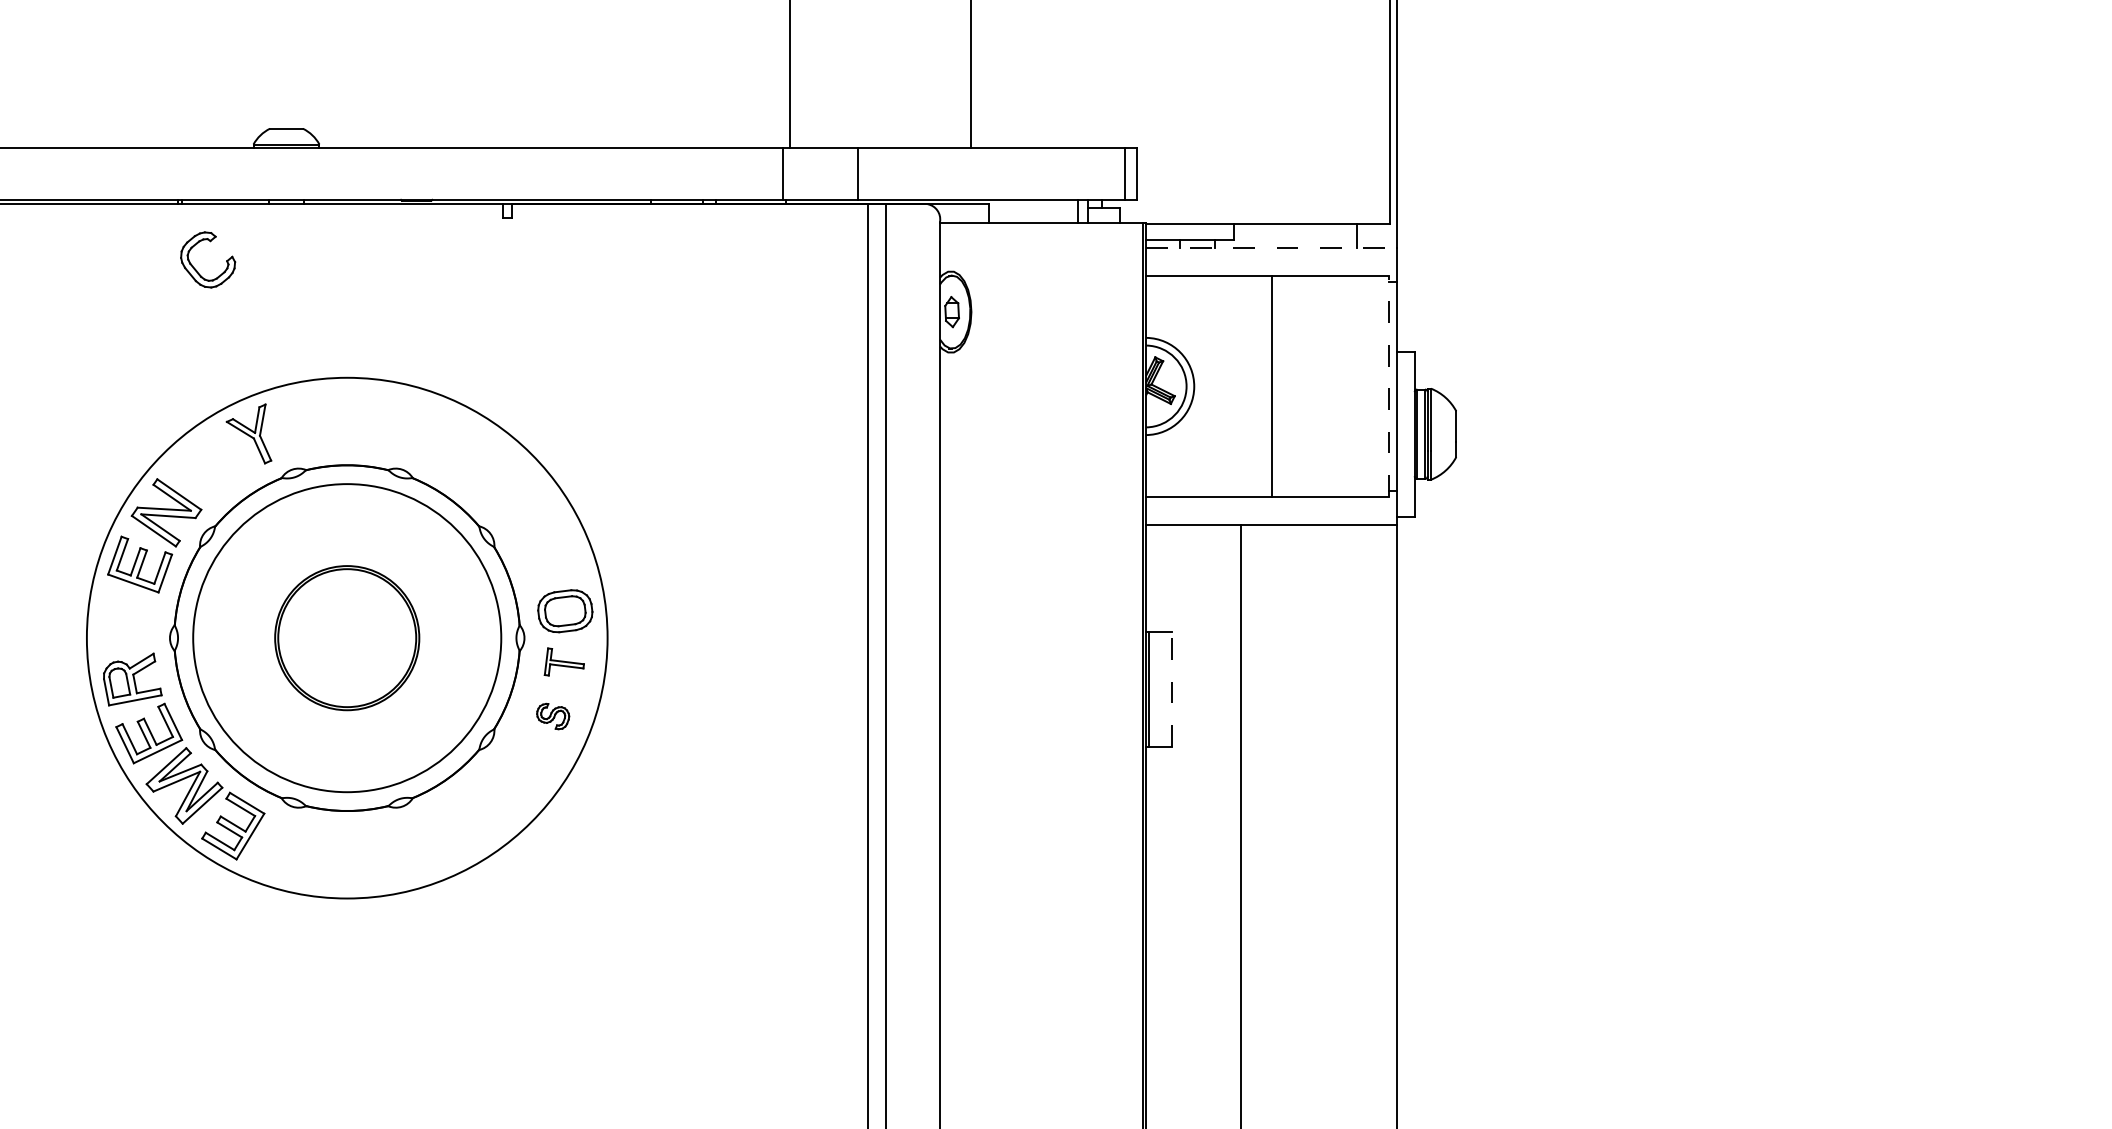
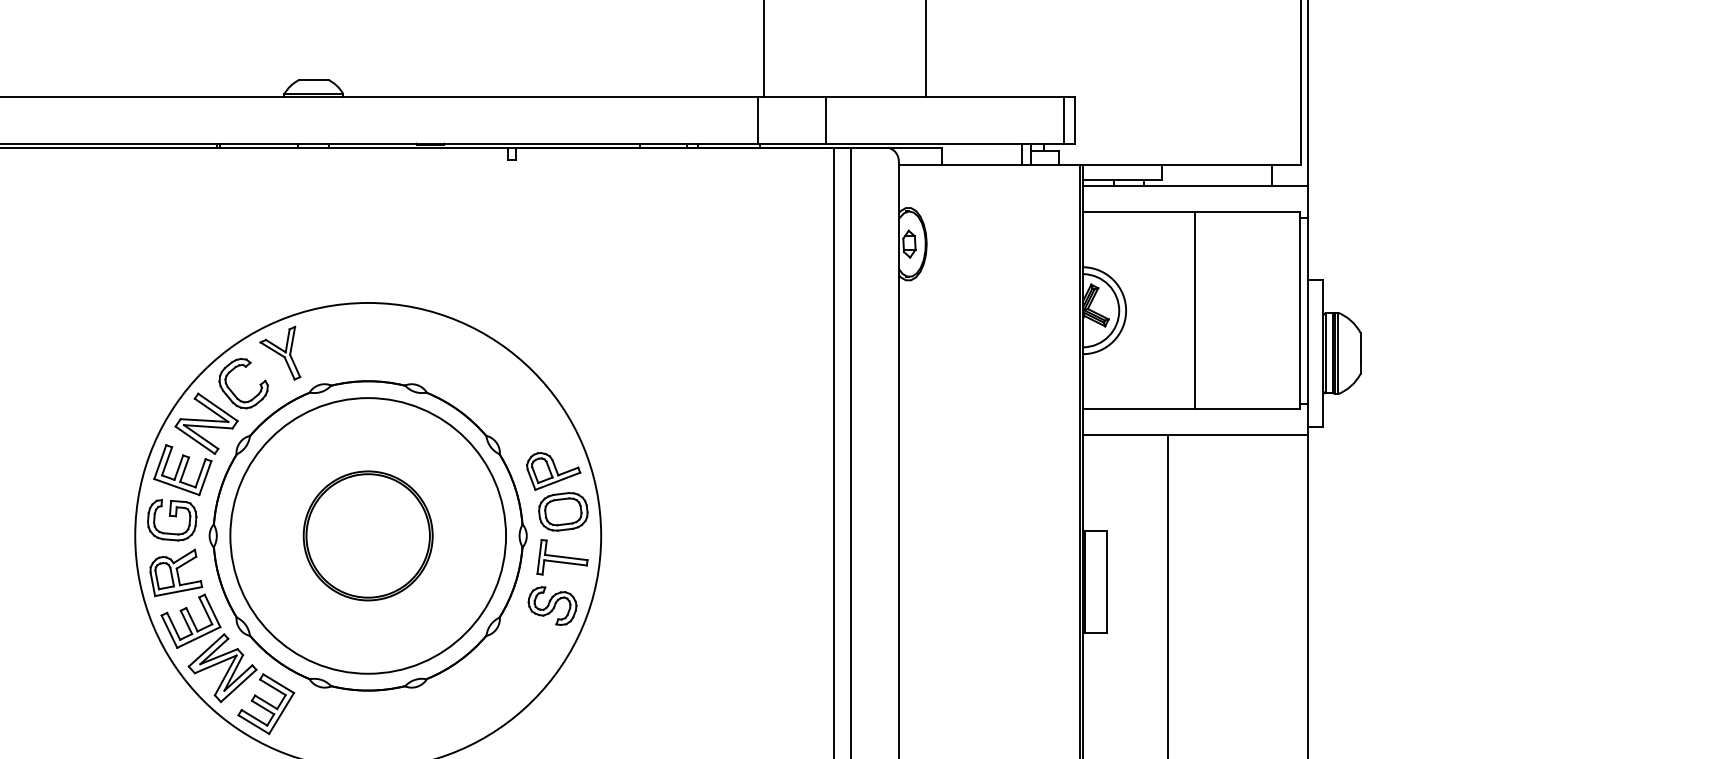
line: (1272, 247) -> (1196, 186), dashed -> solid
part: (197, 270) -> (234, 393), moved
line: (1388, 385) -> (1299, 309), dashed -> solid
part: (554, 565) -> (553, 470), added
part: (128, 620) -> (172, 520), added
part: (564, 661) -> (562, 556), size x1.43
line: (1172, 689) -> (1106, 581), dashed -> solid
part: (552, 716) -> (551, 606), size x1.67

